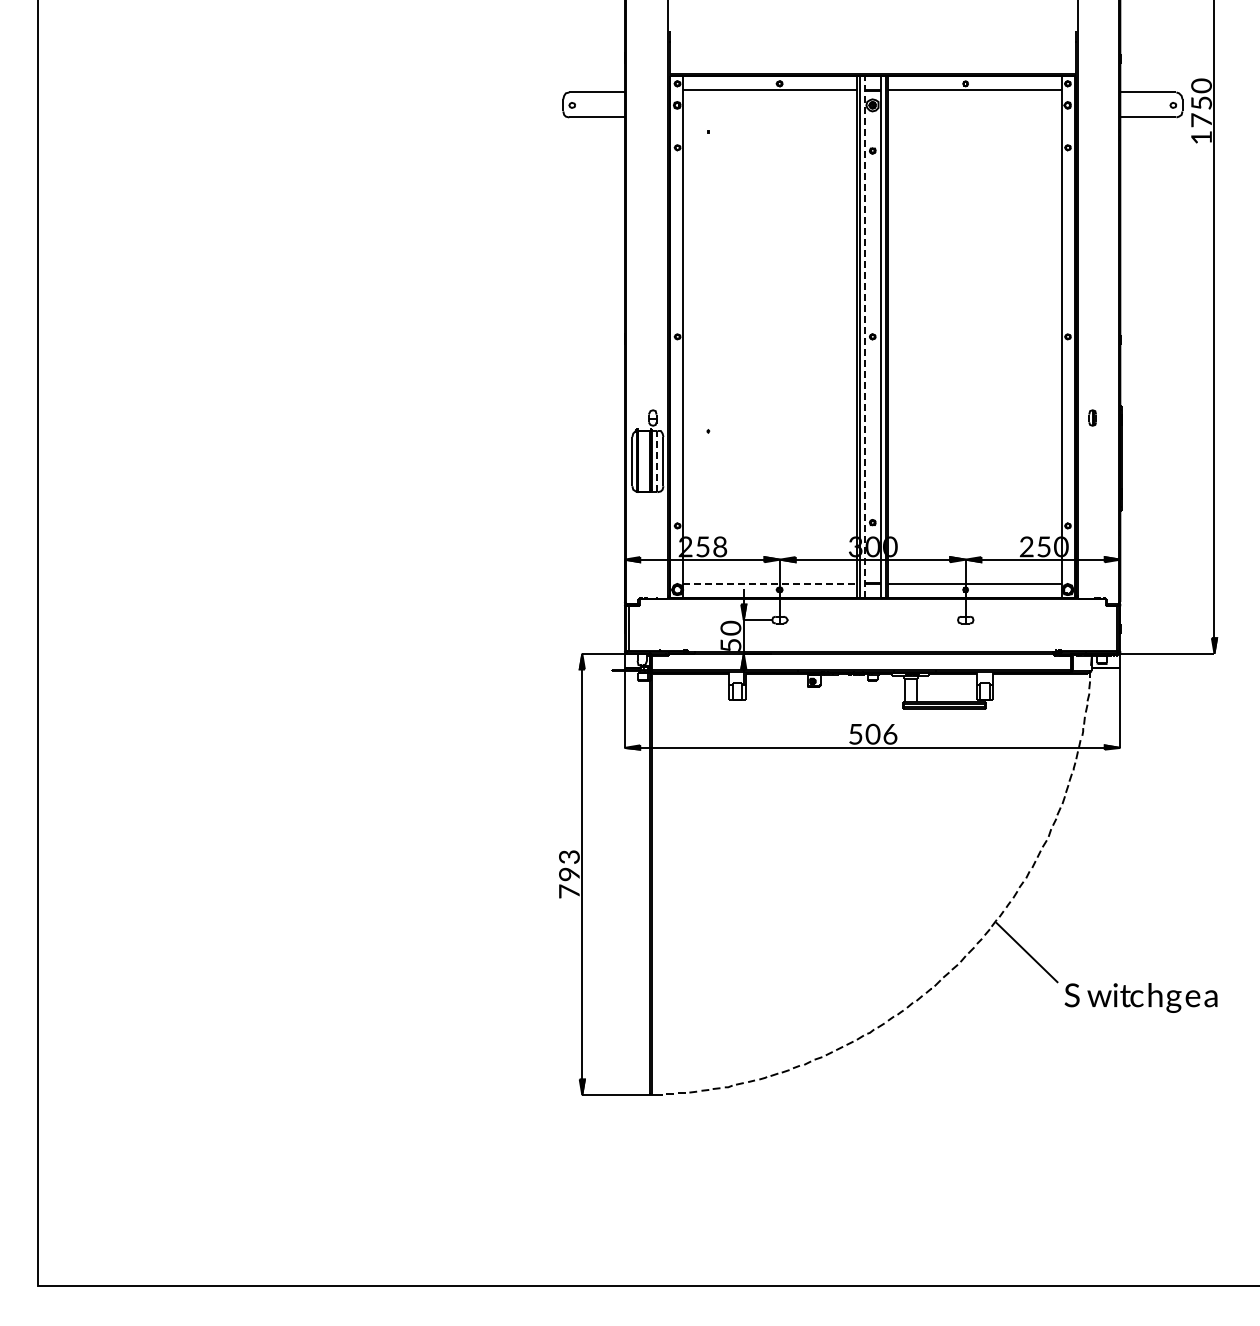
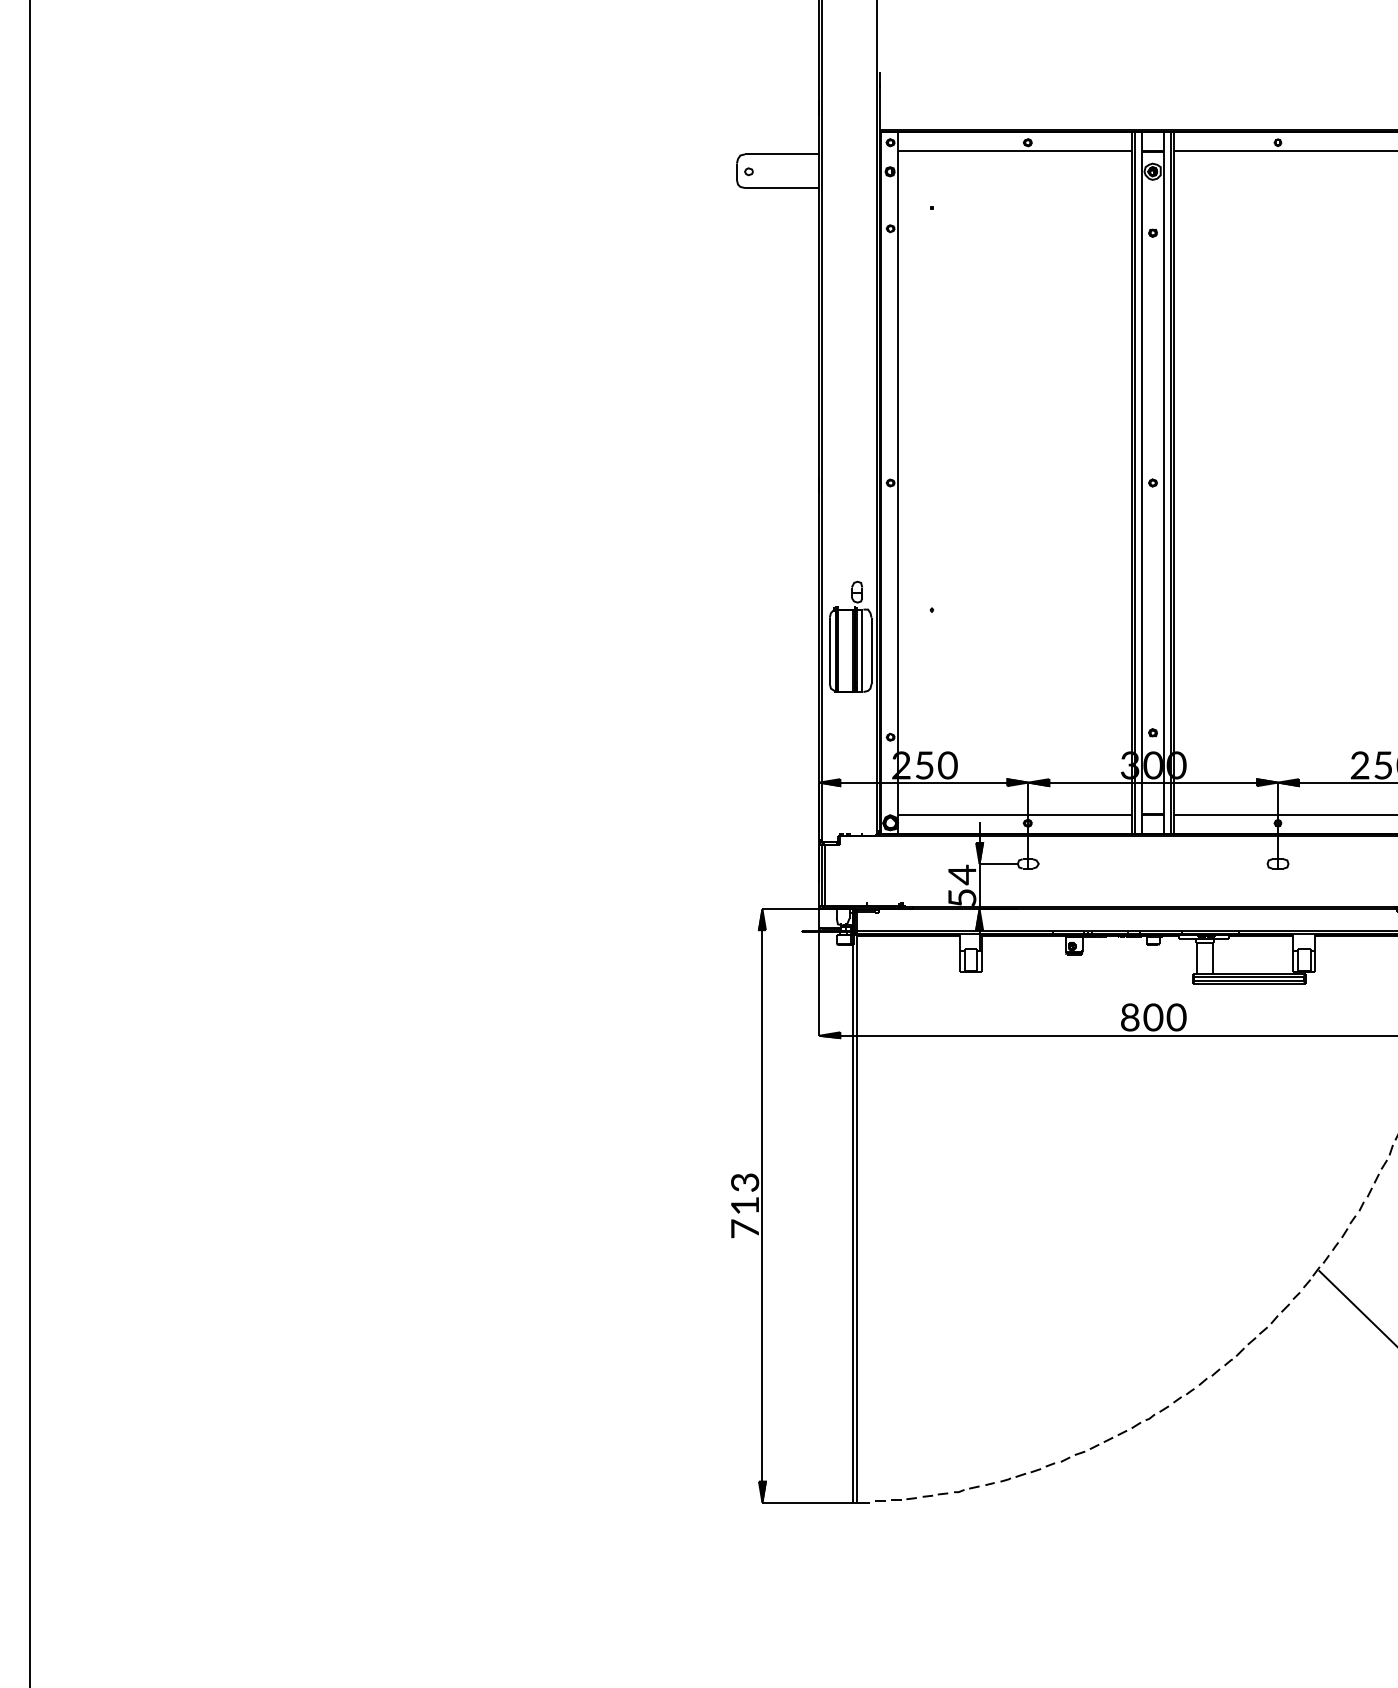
line: (864, 336) -> (1141, 482), dashed -> solid
line: (656, 461) -> (862, 650), dashed -> solid
text: (719, 546) -> (946, 764), 8 -> 0
line: (770, 583) -> (1015, 814), dashed -> solid
text: (730, 627) -> (961, 873), 0 -> 4
text: (855, 733) -> (1129, 1016), 5 -> 8
text: (890, 733) -> (1176, 1016), 6 -> 0
text: (569, 874) -> (745, 1205), 9 -> 1

